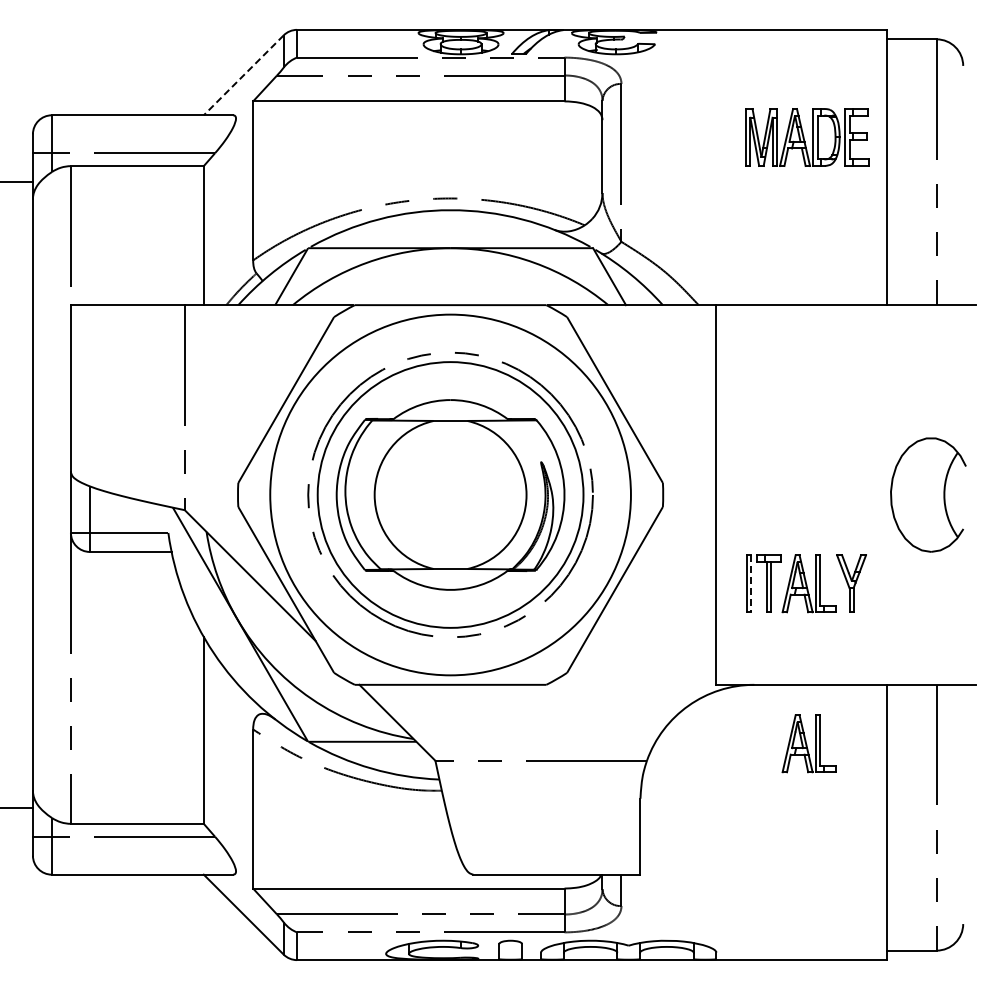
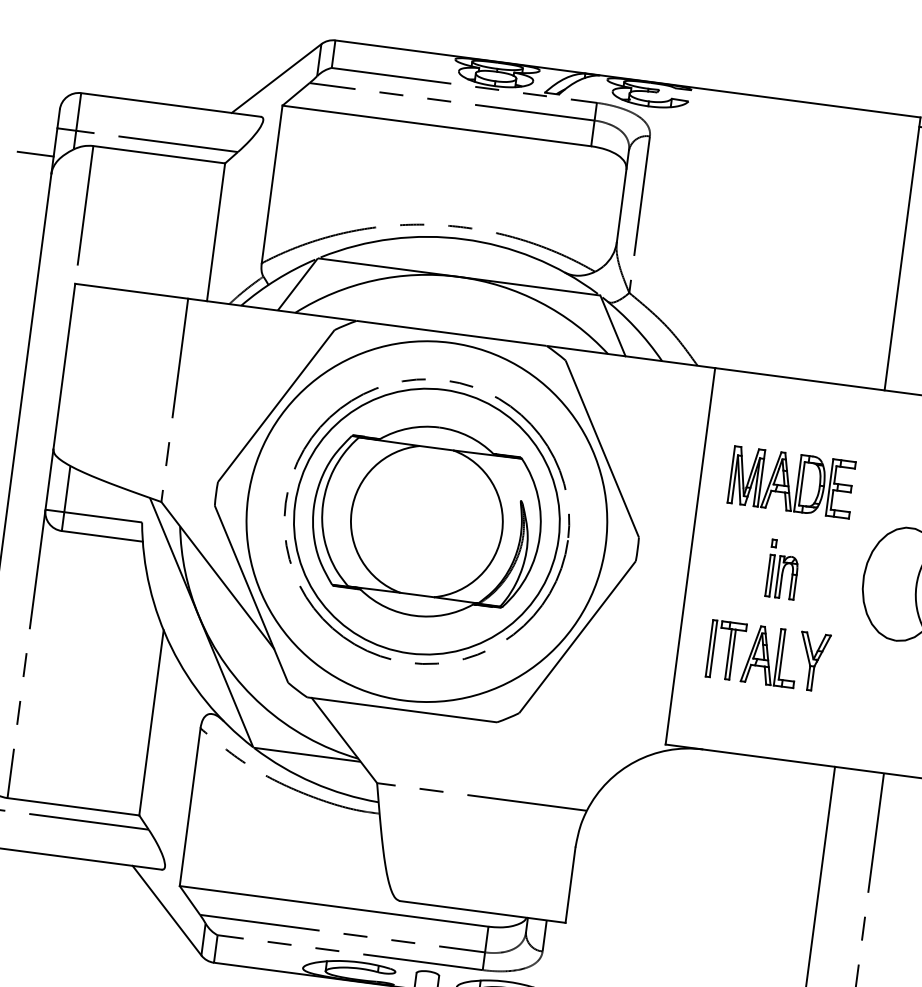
line: (243, 75) -> (276, 78), dashed -> solid
part: (807, 137) -> (792, 482), moved
part: (810, 496) -> (783, 570), added
line: (751, 584) -> (713, 649), dashed -> solid
part: (808, 743) -> (749, 814), removed

